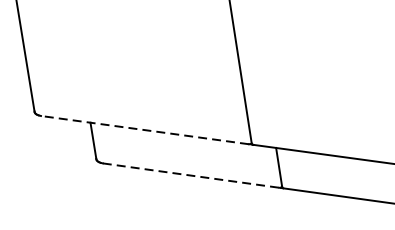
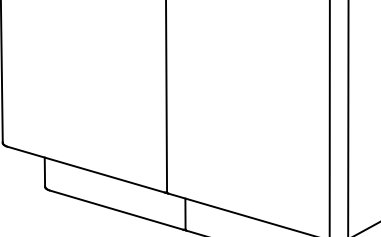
line: (144, 130) -> (85, 169), dashed -> solid
line: (191, 176) -> (116, 210), dashed -> solid

